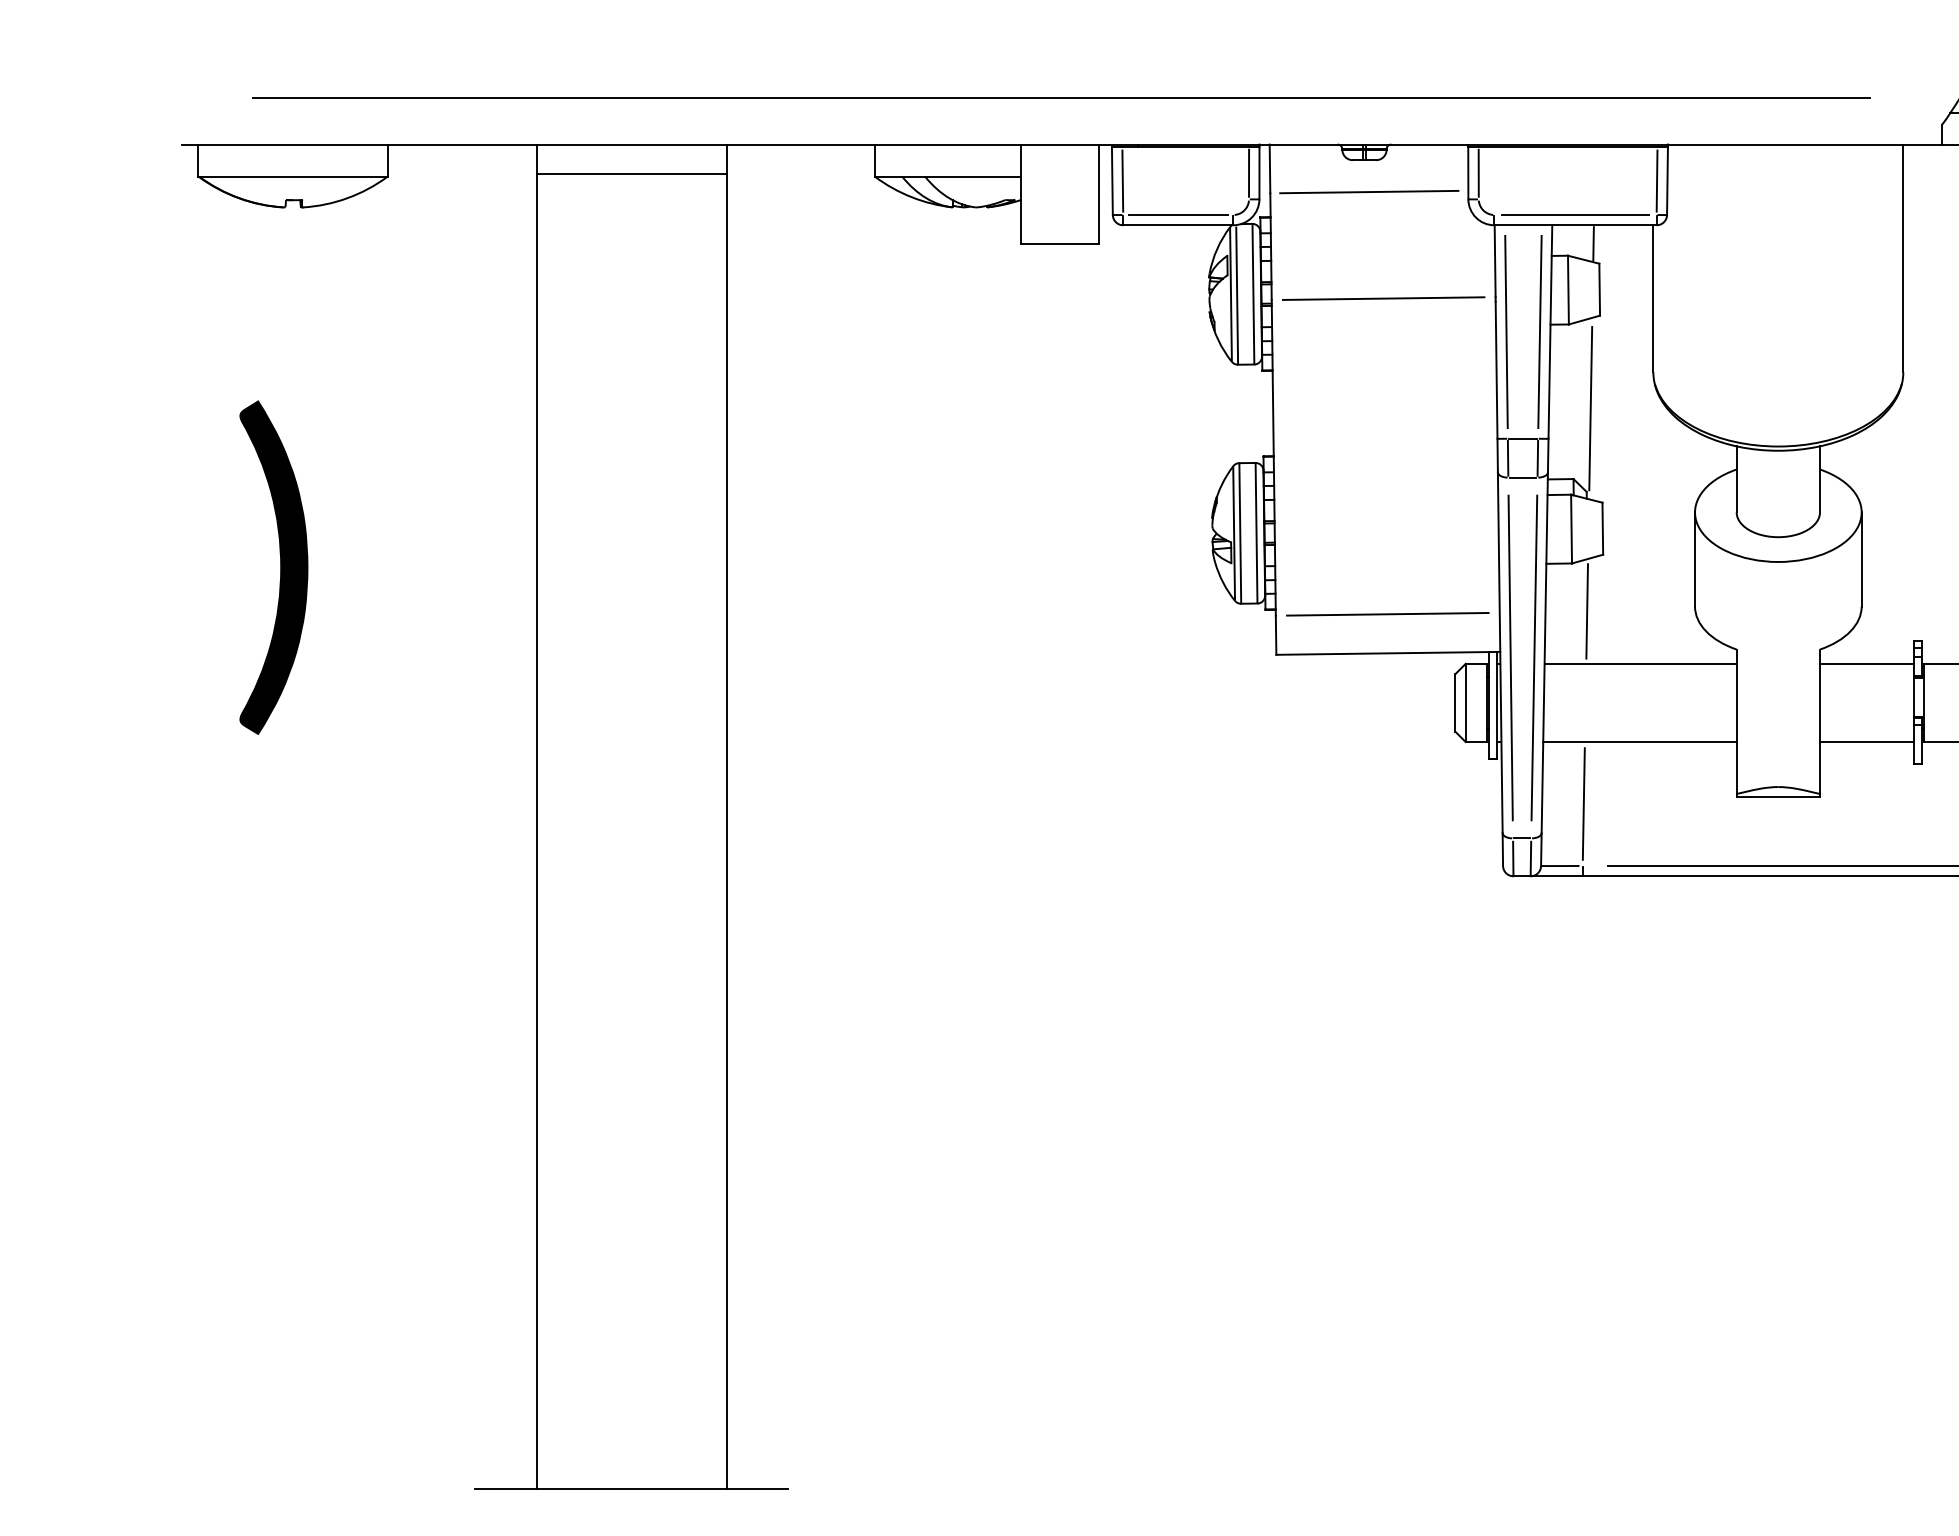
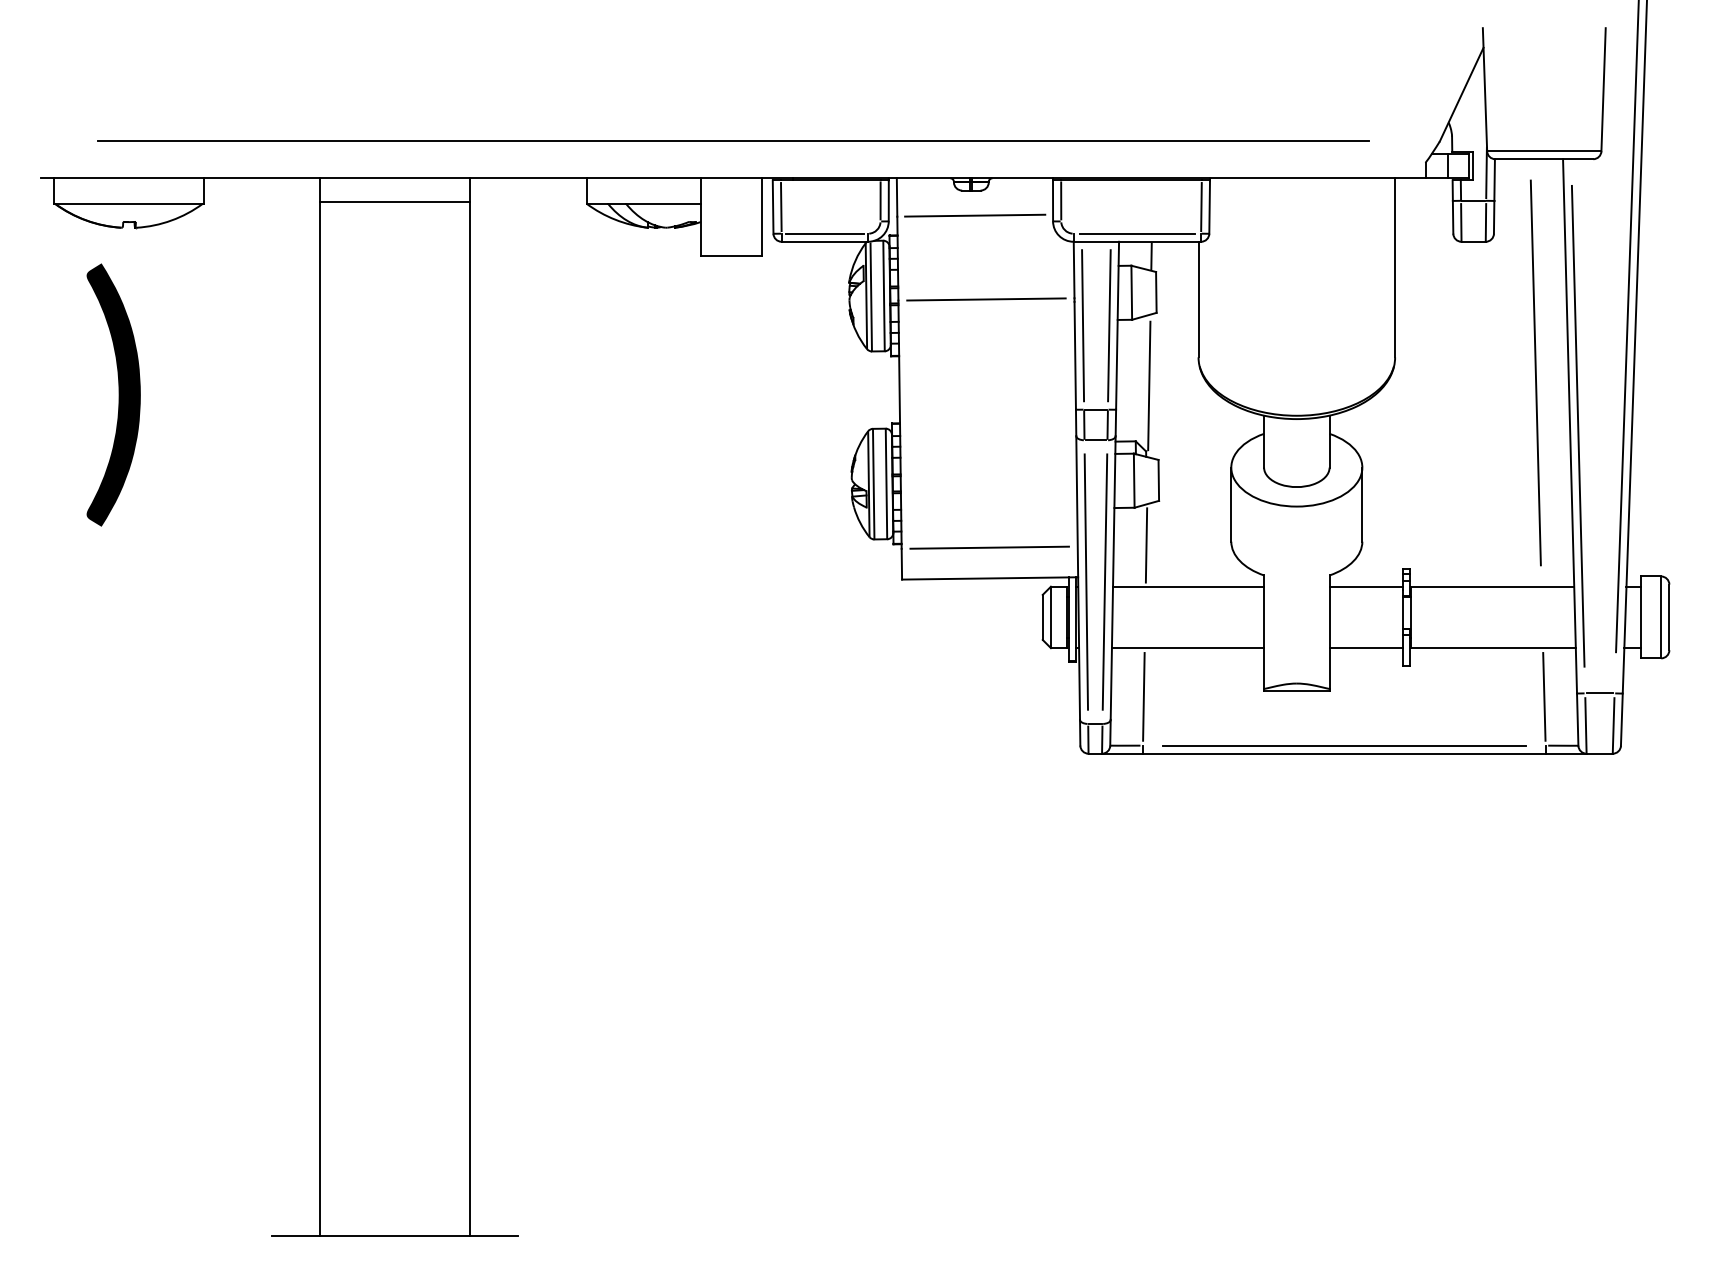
text: (273, 566) -> (113, 394), moved

